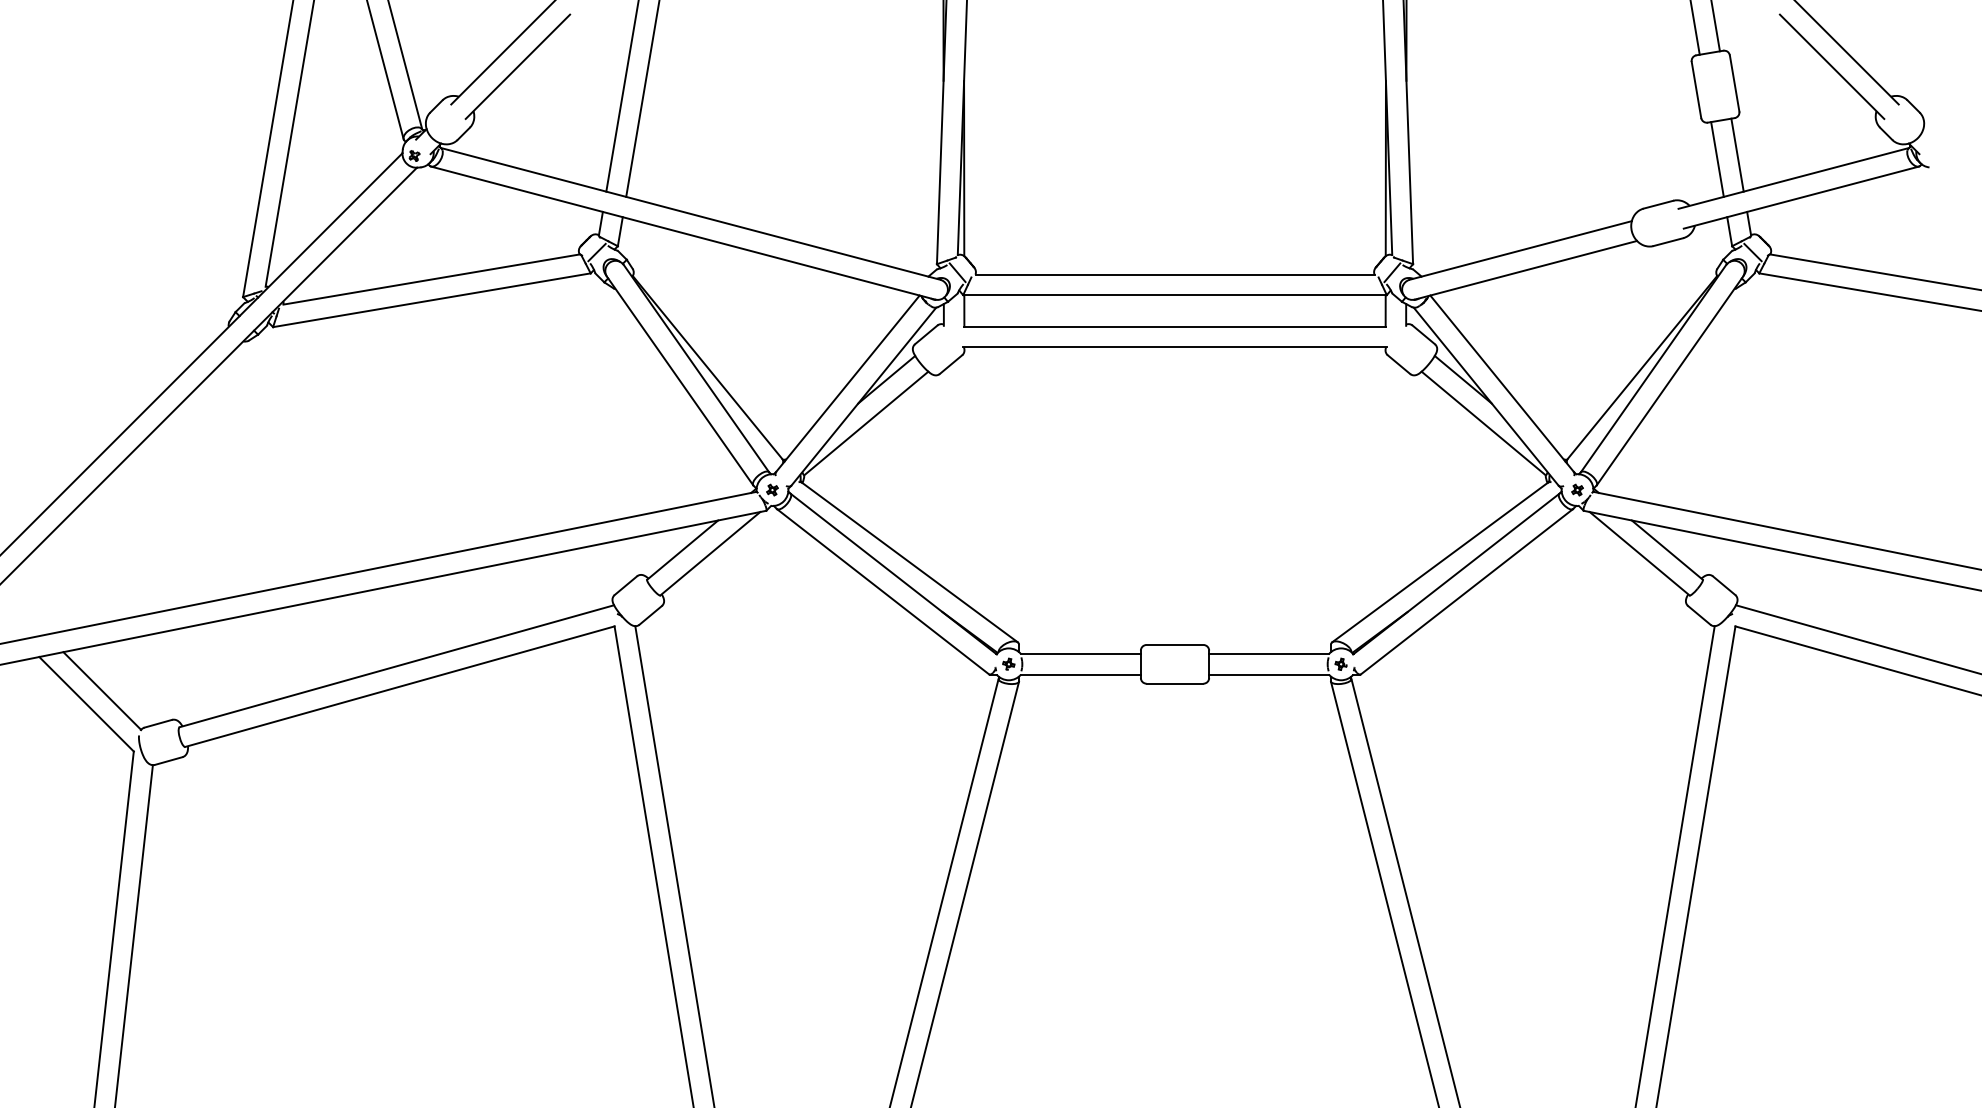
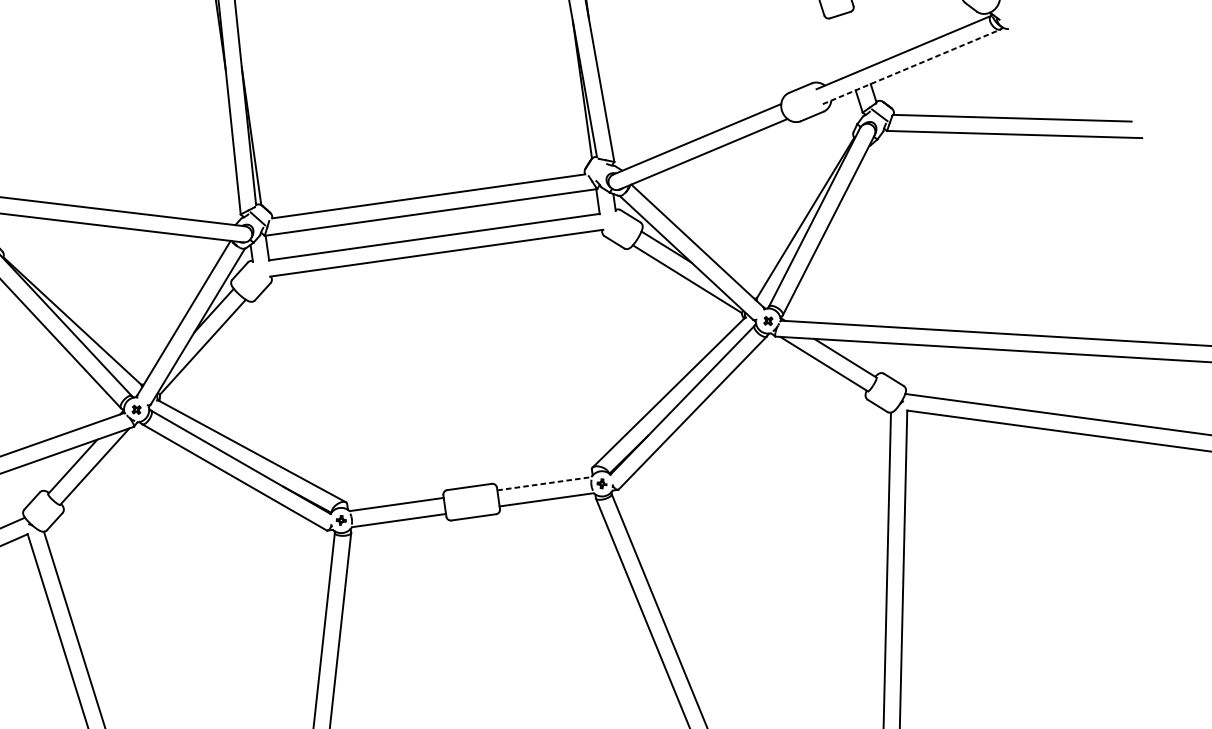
line: (1737, 154) -> (856, 40), removed
line: (1717, 159) -> (841, 46), removed
line: (1801, 197) -> (911, 66), solid -> dashed
line: (1392, 272) -> (599, 170), removed
line: (1269, 654) -> (544, 484), solid -> dashed

